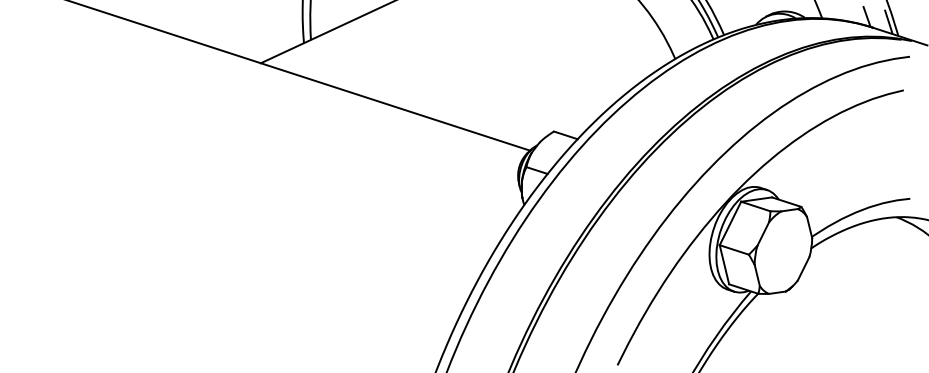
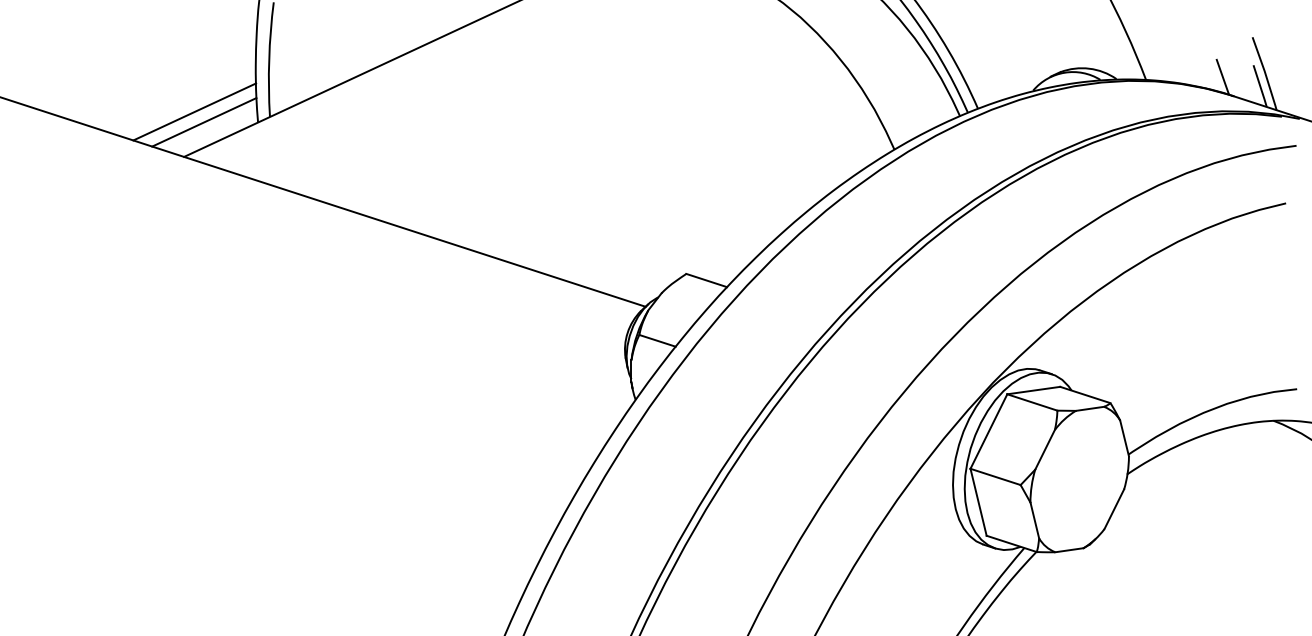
line: (266, 36) -> (193, 111), added
line: (272, 42) -> (204, 121), added

